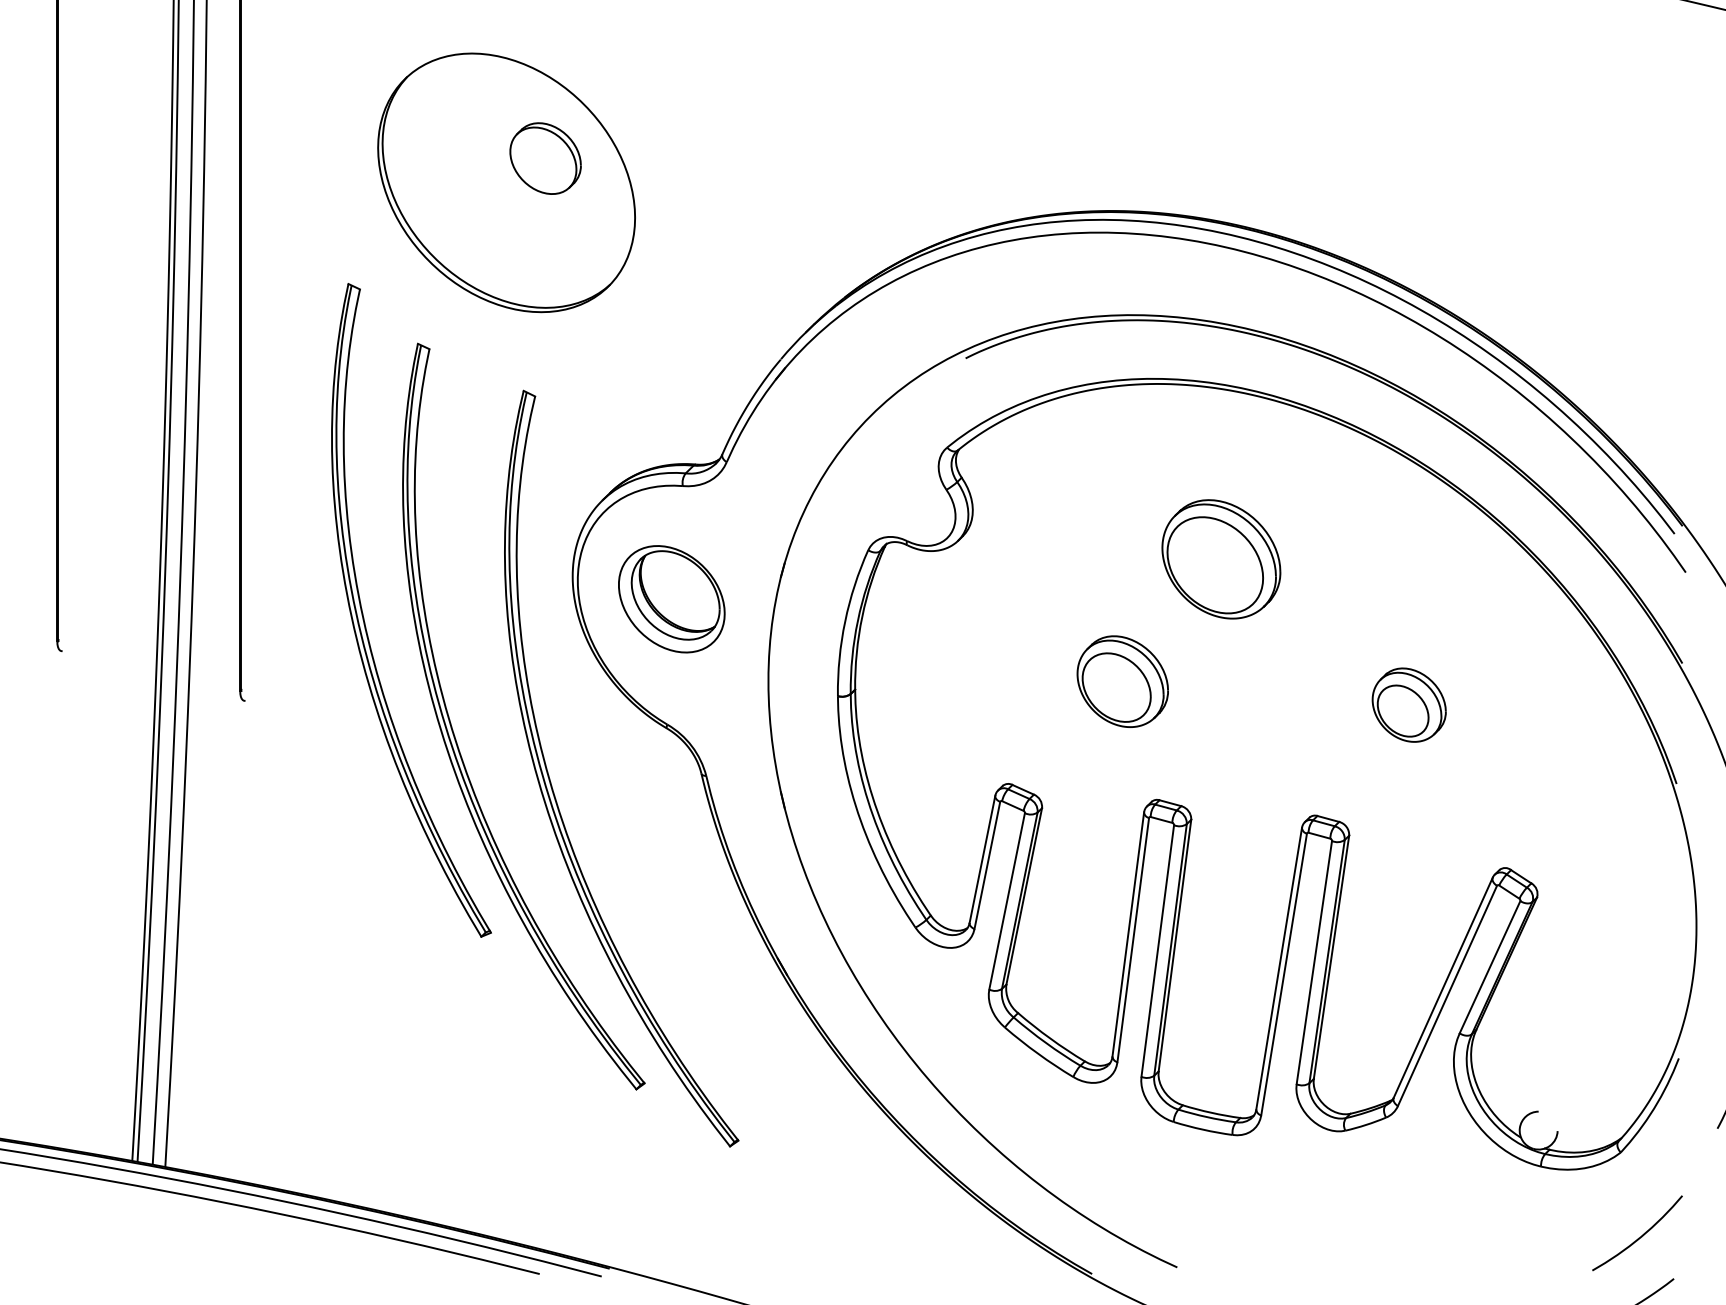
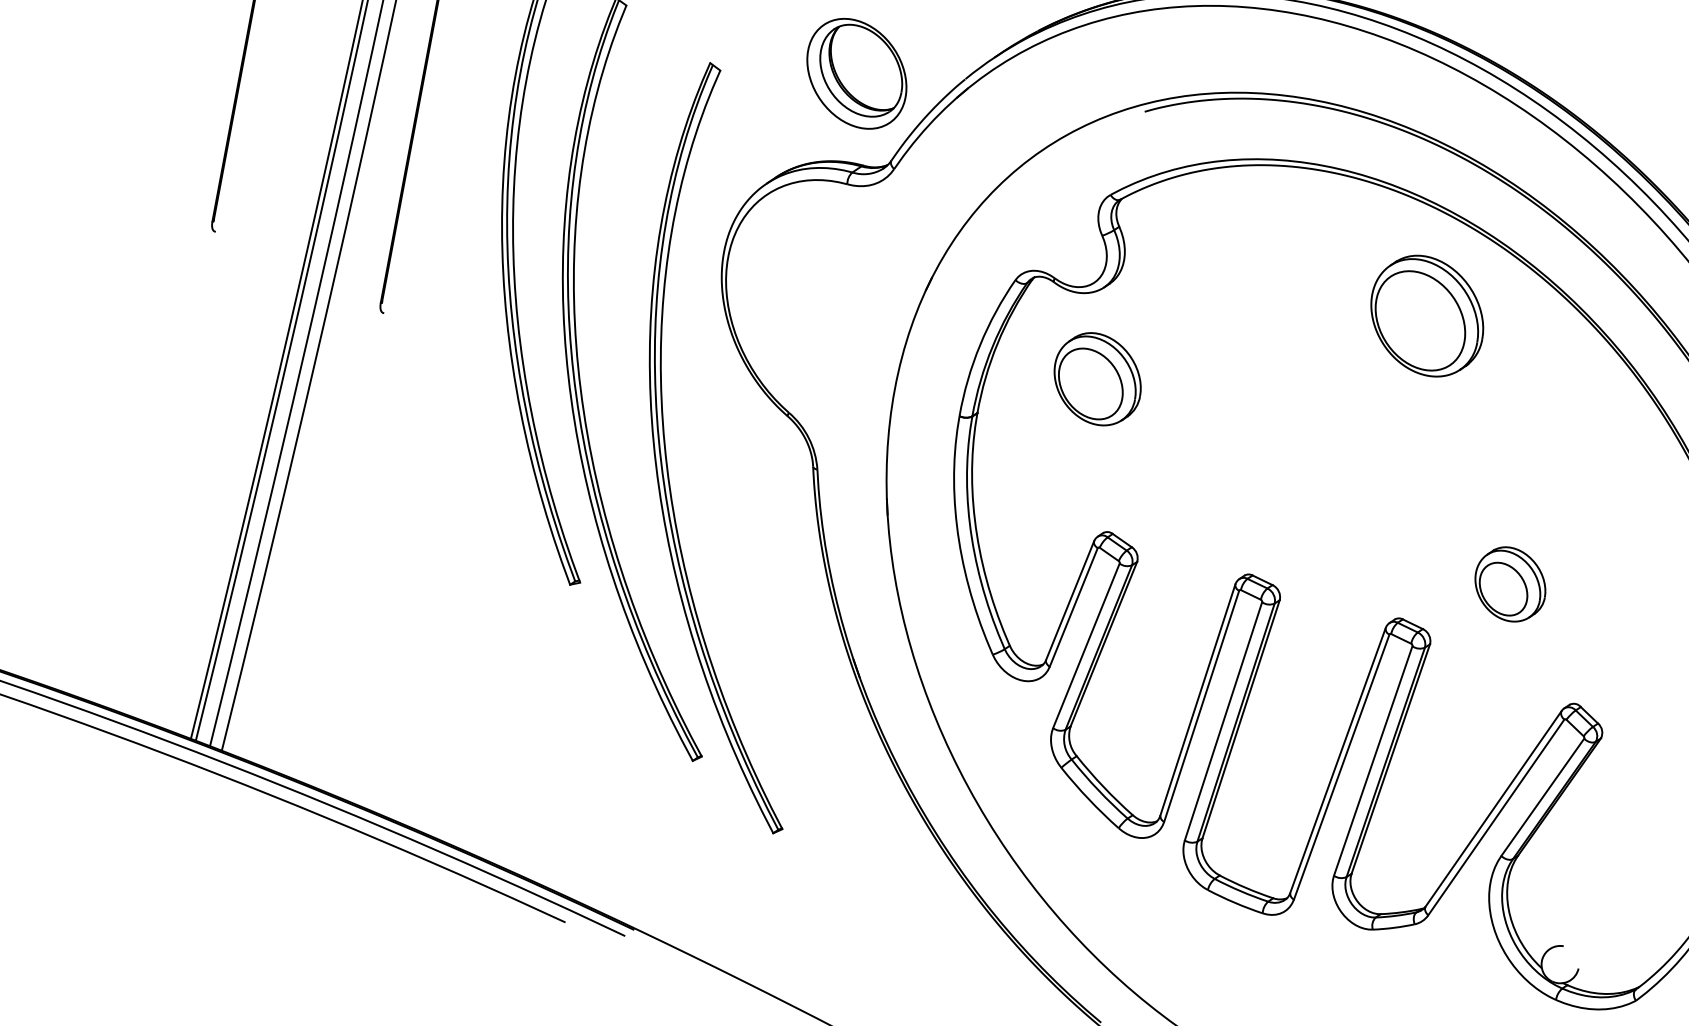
part: (1221, 559) -> (1427, 316), moved
part: (671, 599) -> (856, 74), moved
part: (1122, 681) -> (1097, 379), moved
part: (1408, 704) -> (1509, 583), moved

